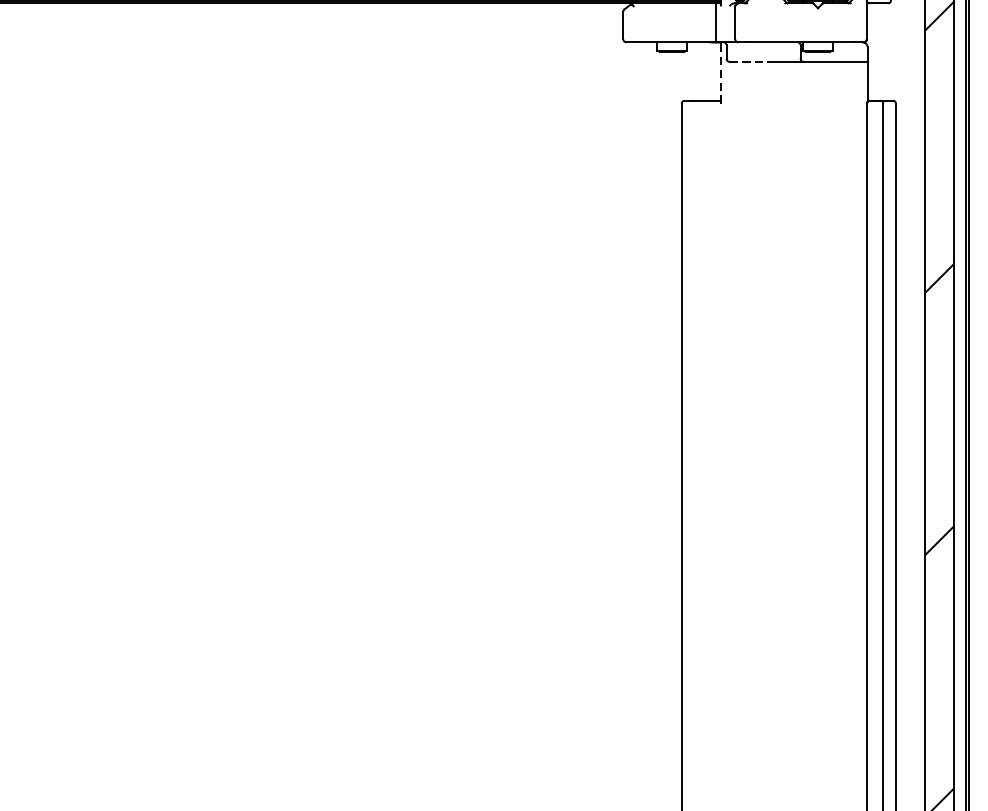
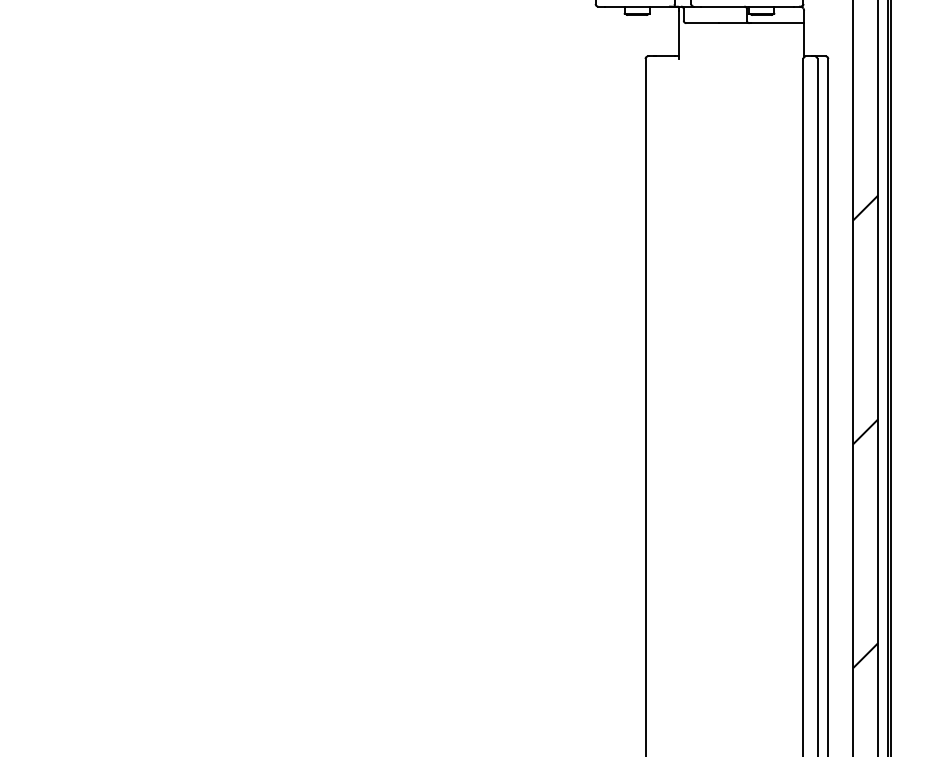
line: (749, 62) -> (703, 23), dashed -> solid
line: (720, 75) -> (678, 34), dashed -> solid

